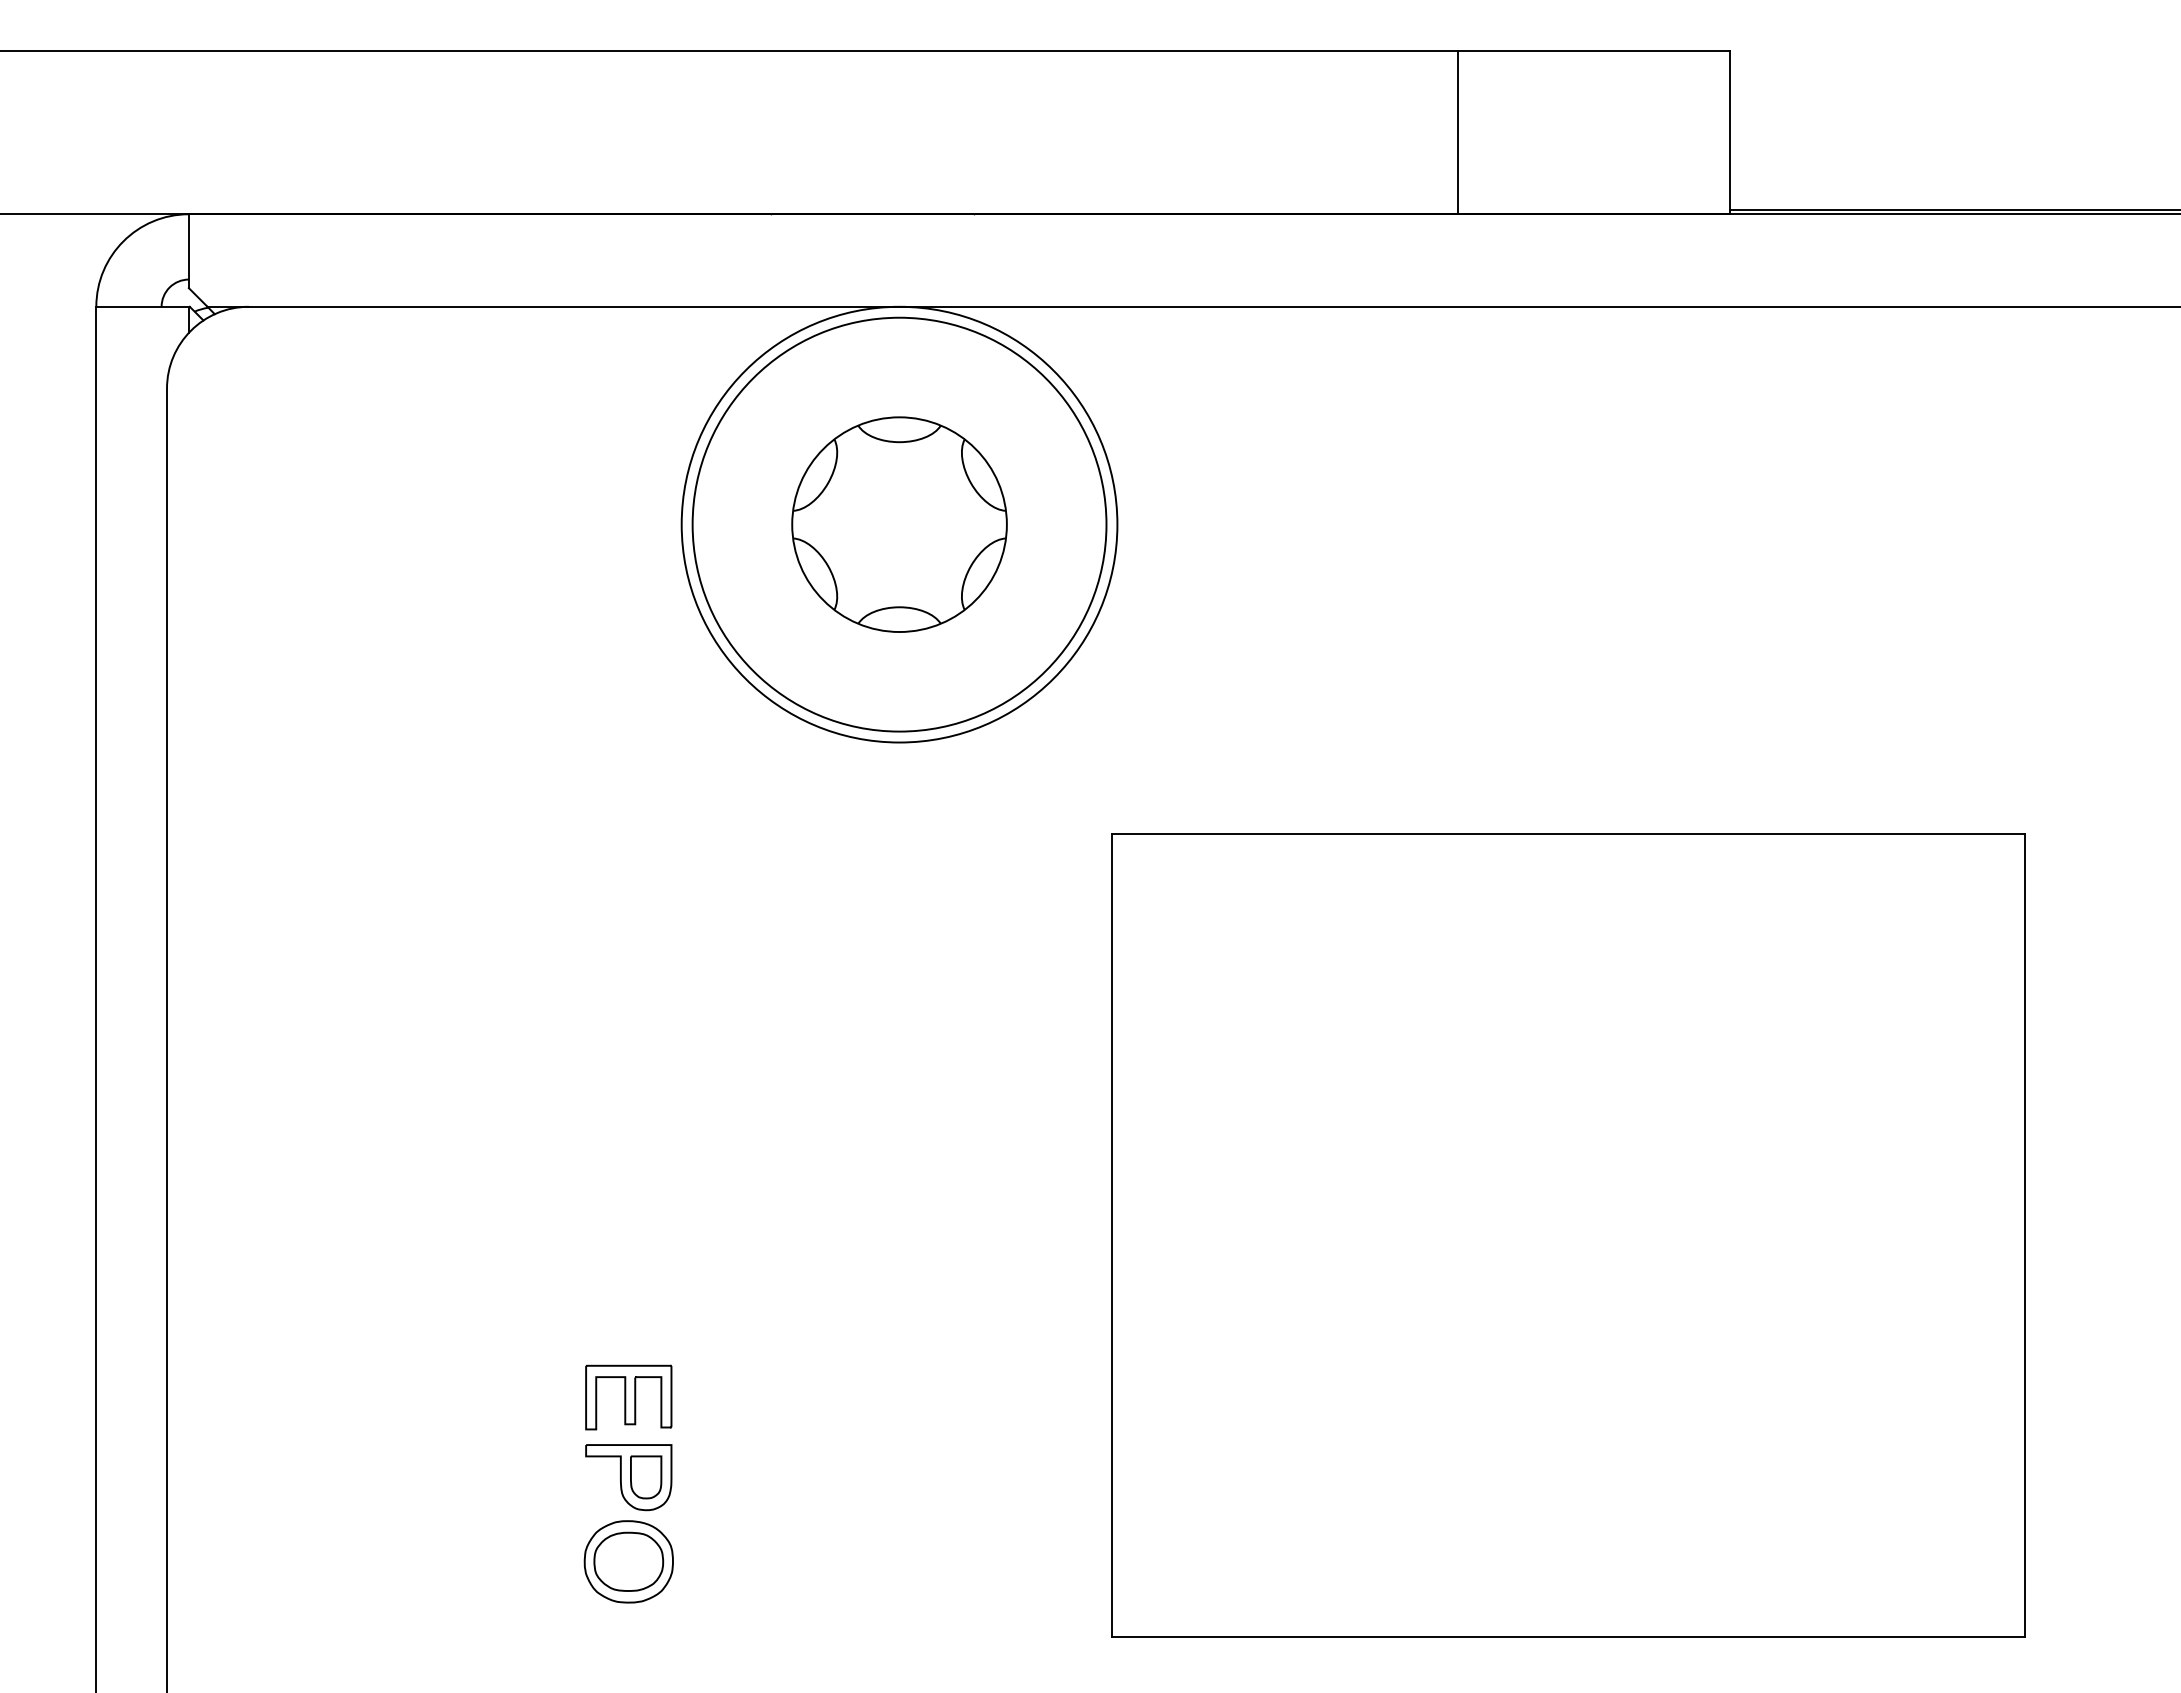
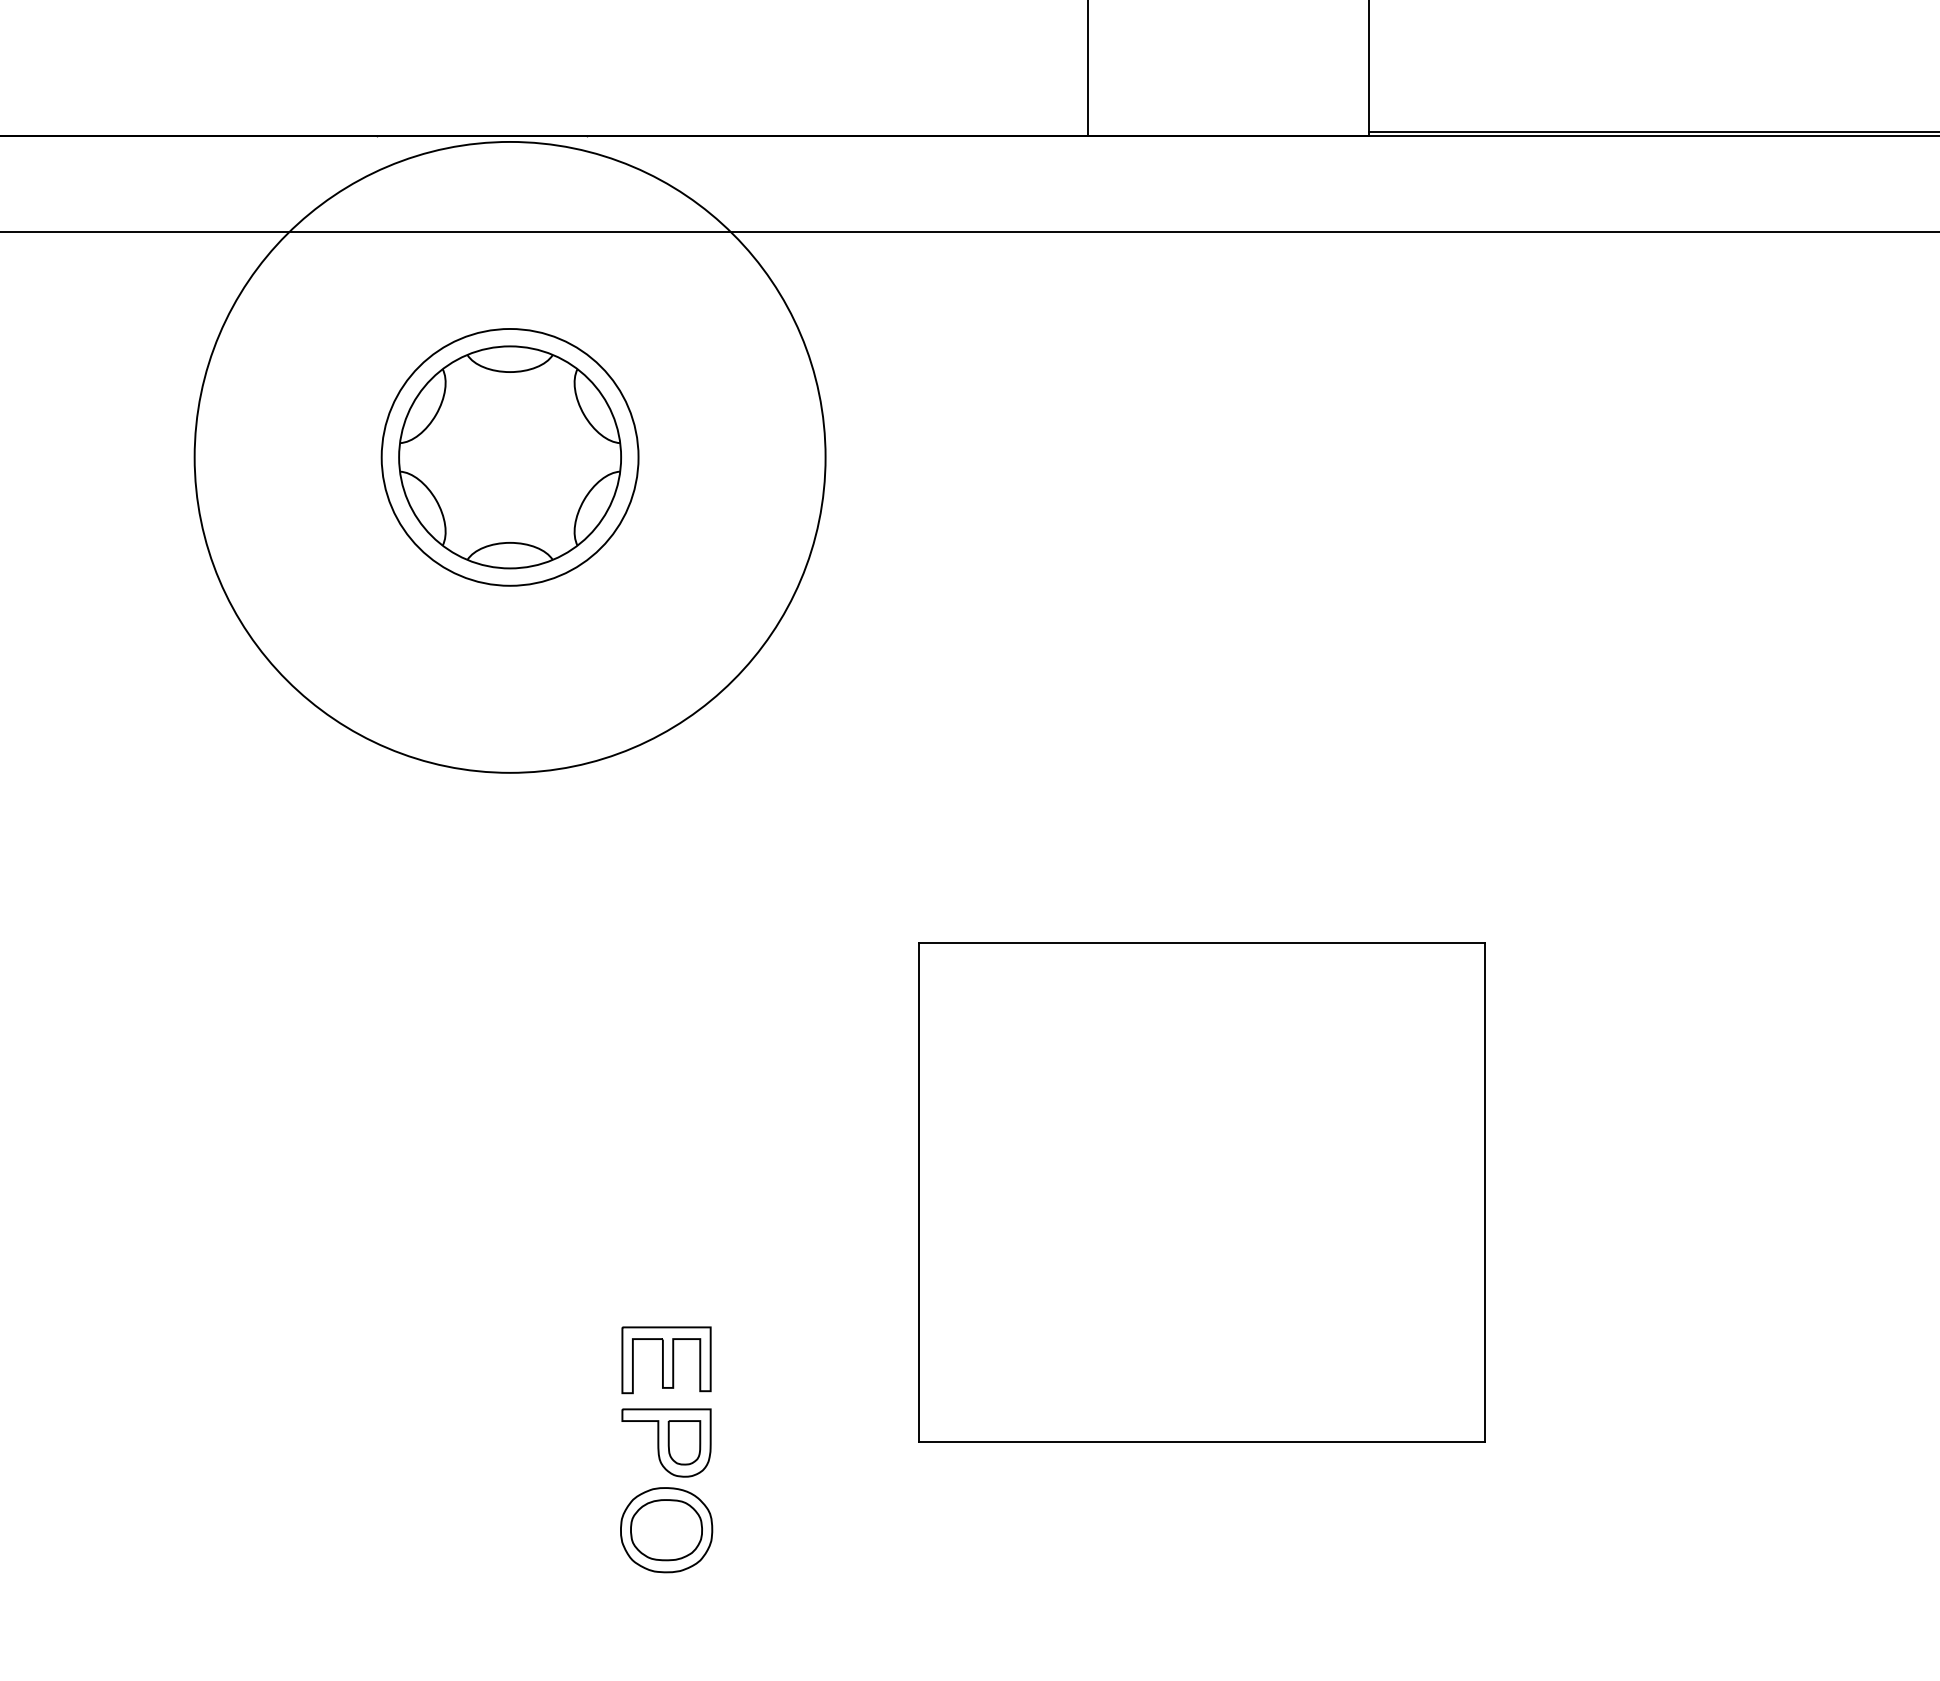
circle: (899, 524) -> (510, 457), size x0.6
circle: (899, 524) -> (510, 457), size x1.4
part: (1568, 1235) -> (1202, 1192), size x0.6
part: (628, 1483) -> (666, 1449), moved

